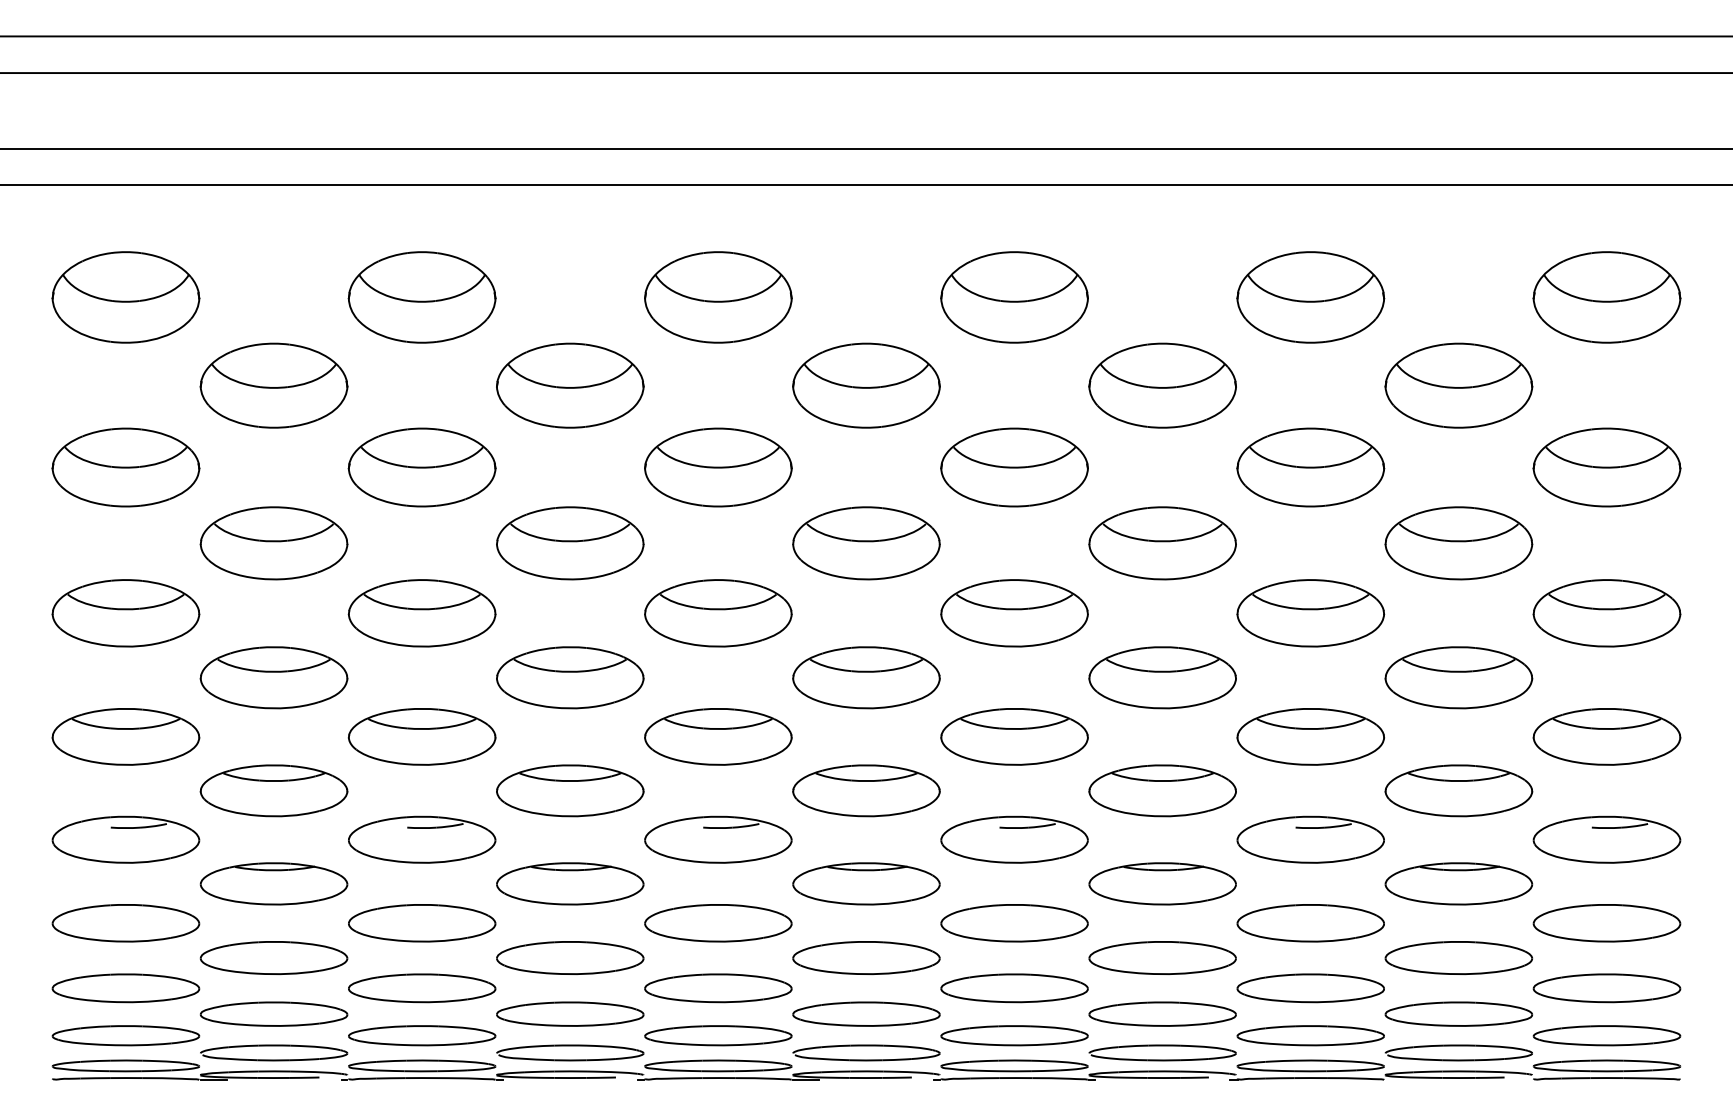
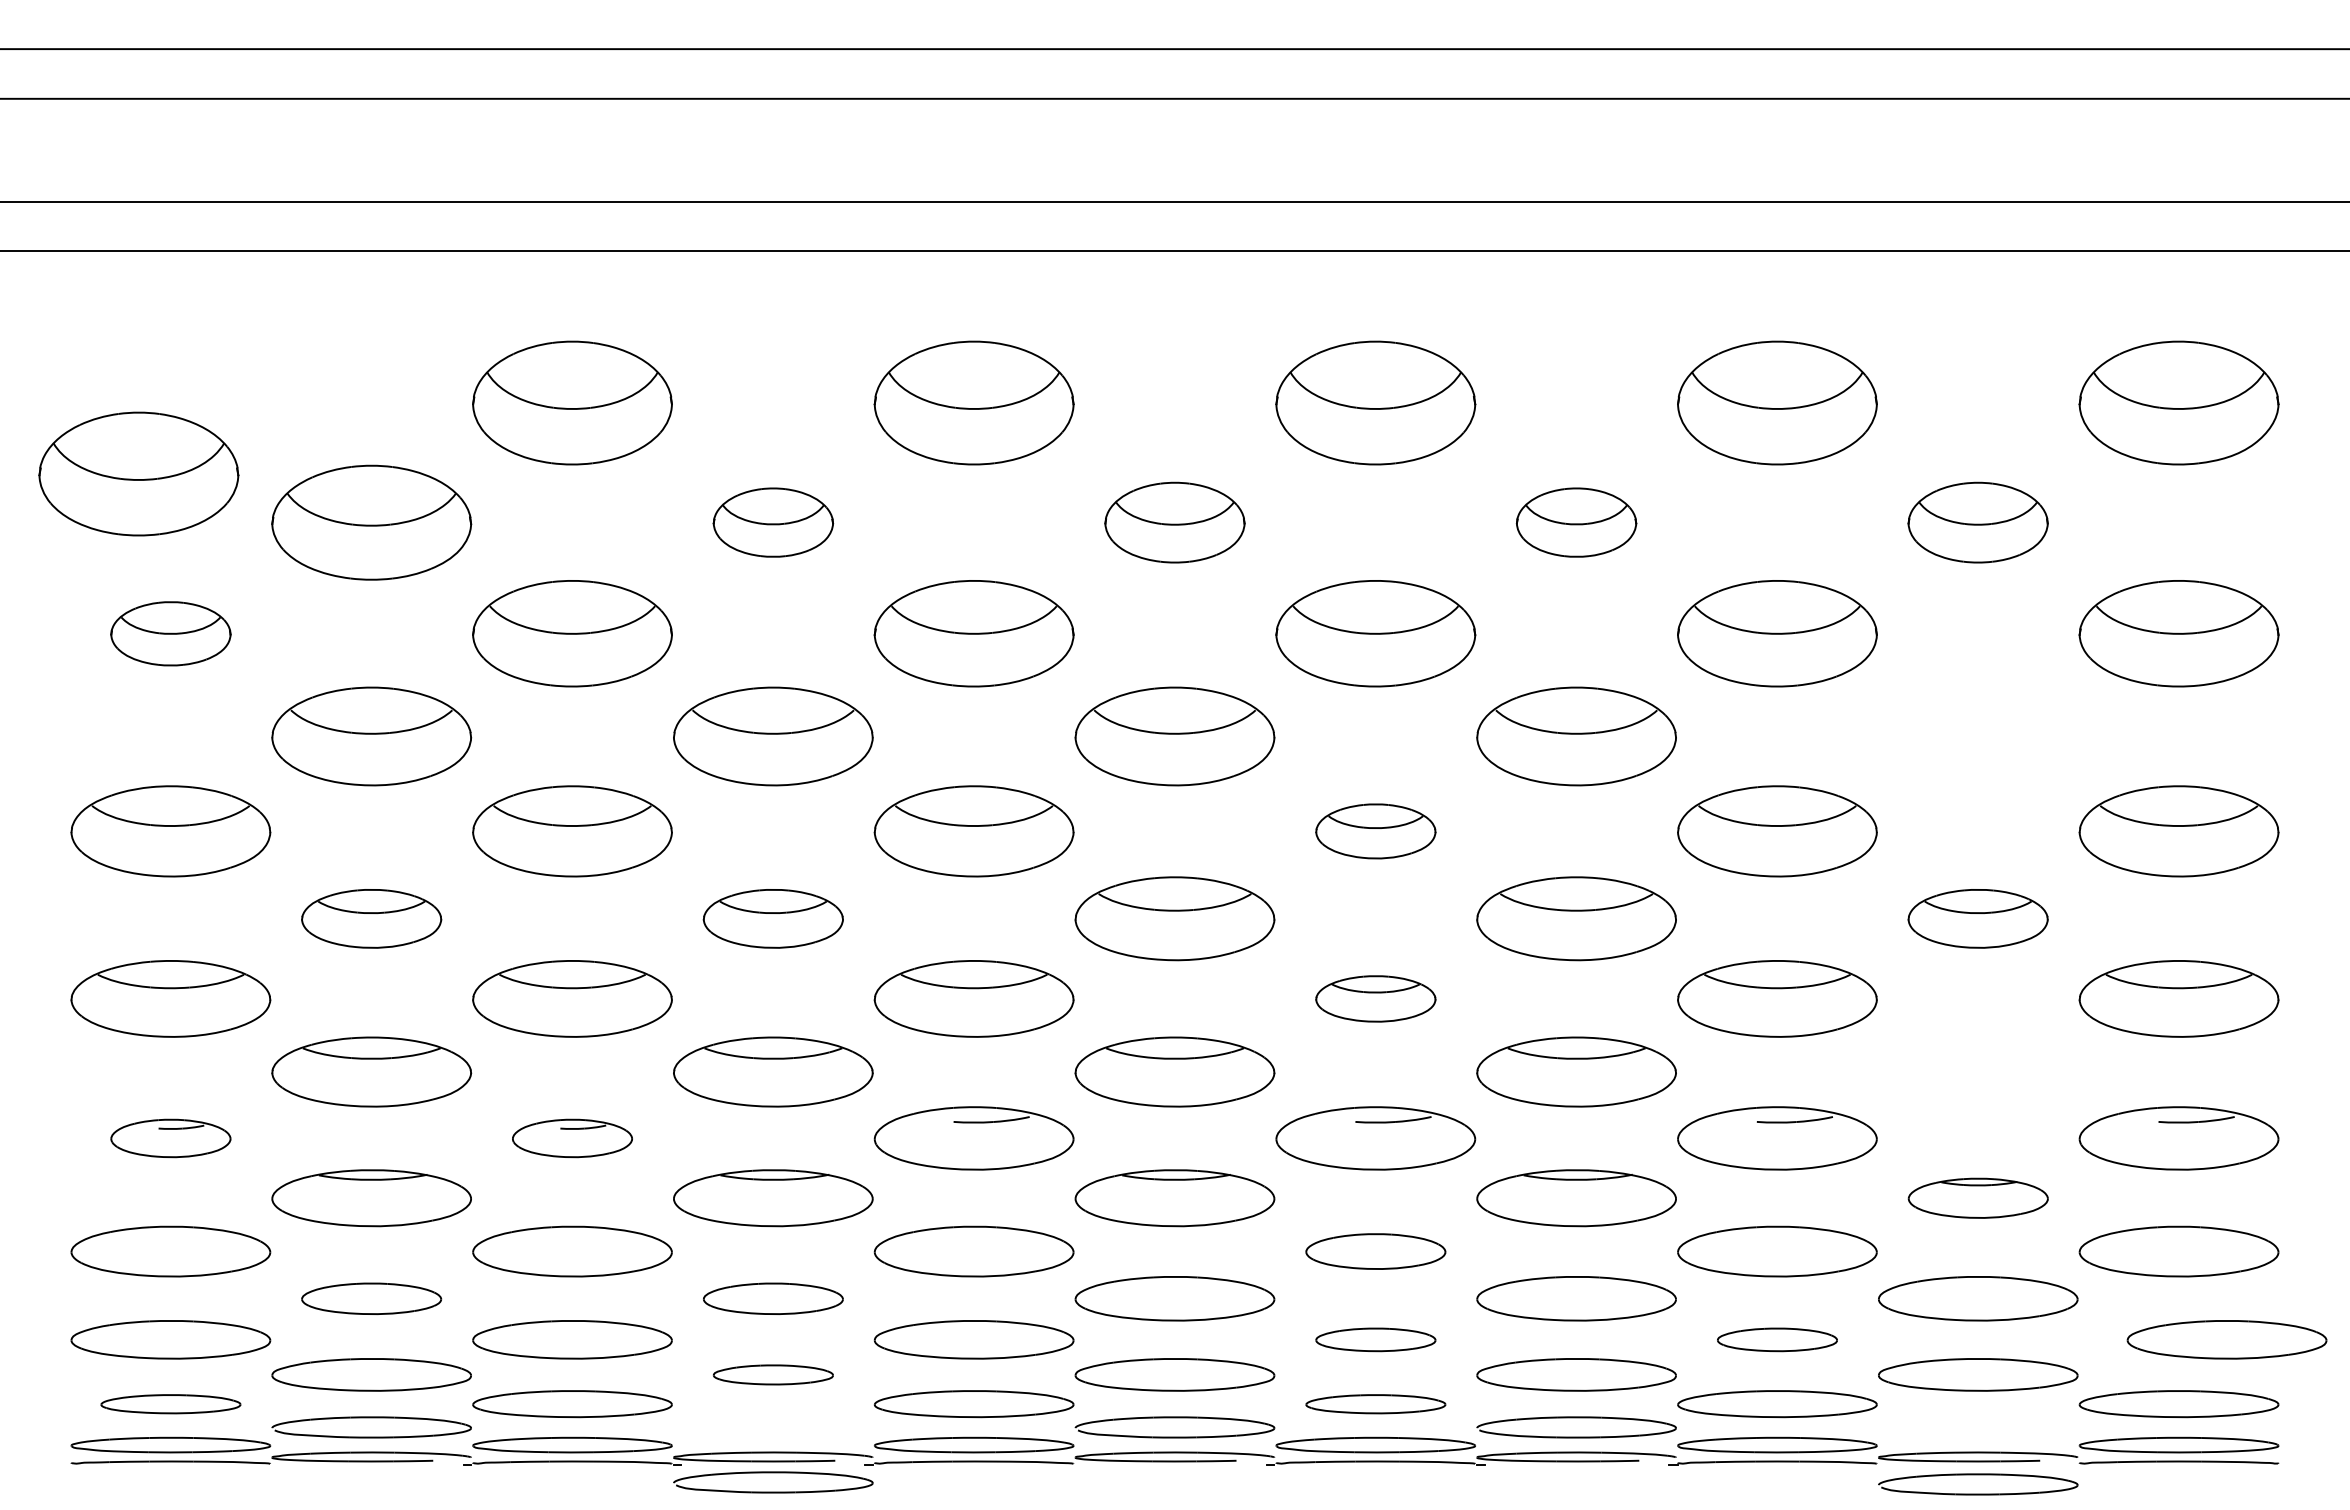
part: (125, 297) -> (138, 473), moved
part: (570, 385) -> (773, 522), size x0.6
part: (866, 385) -> (1174, 522), size x0.7
part: (1162, 385) -> (1576, 522), size x0.6
part: (1458, 385) -> (1977, 522), size x0.7
part: (125, 467) -> (170, 633), size x0.6
part: (1458, 543) -> (1977, 736), removed
part: (1014, 613) -> (1375, 831), size x0.6
part: (273, 677) -> (371, 918), size x0.7
part: (570, 677) -> (773, 918), size x0.7
part: (1458, 677) -> (1977, 918), size x0.7
part: (1014, 736) -> (1375, 998), size x0.6
part: (1458, 790) -> (1977, 1071), removed
part: (125, 839) -> (170, 1138), size x0.6
part: (422, 839) -> (572, 1138), size x0.6
part: (1459, 884) -> (1978, 1198), size x0.7
part: (1014, 923) -> (1375, 1251), size x0.7
part: (273, 957) -> (371, 1298), size x0.7
part: (570, 957) -> (773, 1298), size x0.7
part: (1014, 988) -> (1375, 1339), size x0.6
part: (1310, 988) -> (1777, 1339), size x0.6
part: (1606, 988) -> (2226, 1339), moved
part: (570, 1013) -> (773, 1374), size x0.6
part: (125, 1036) -> (170, 1404), size x0.7
part: (1014, 1036) -> (1375, 1404), size x0.7
part: (570, 1046) -> (773, 1473), moved
part: (1459, 1046) -> (1978, 1475), moved
line: (213, 1080) -> (289, 1464), removed
line: (805, 1080) -> (1092, 1464), removed

